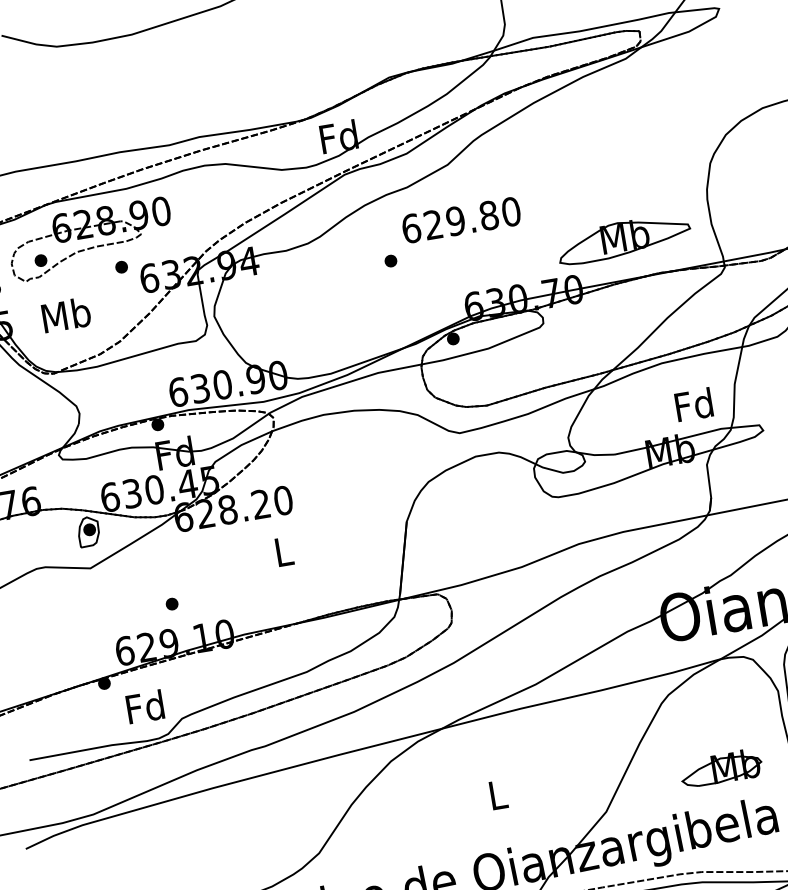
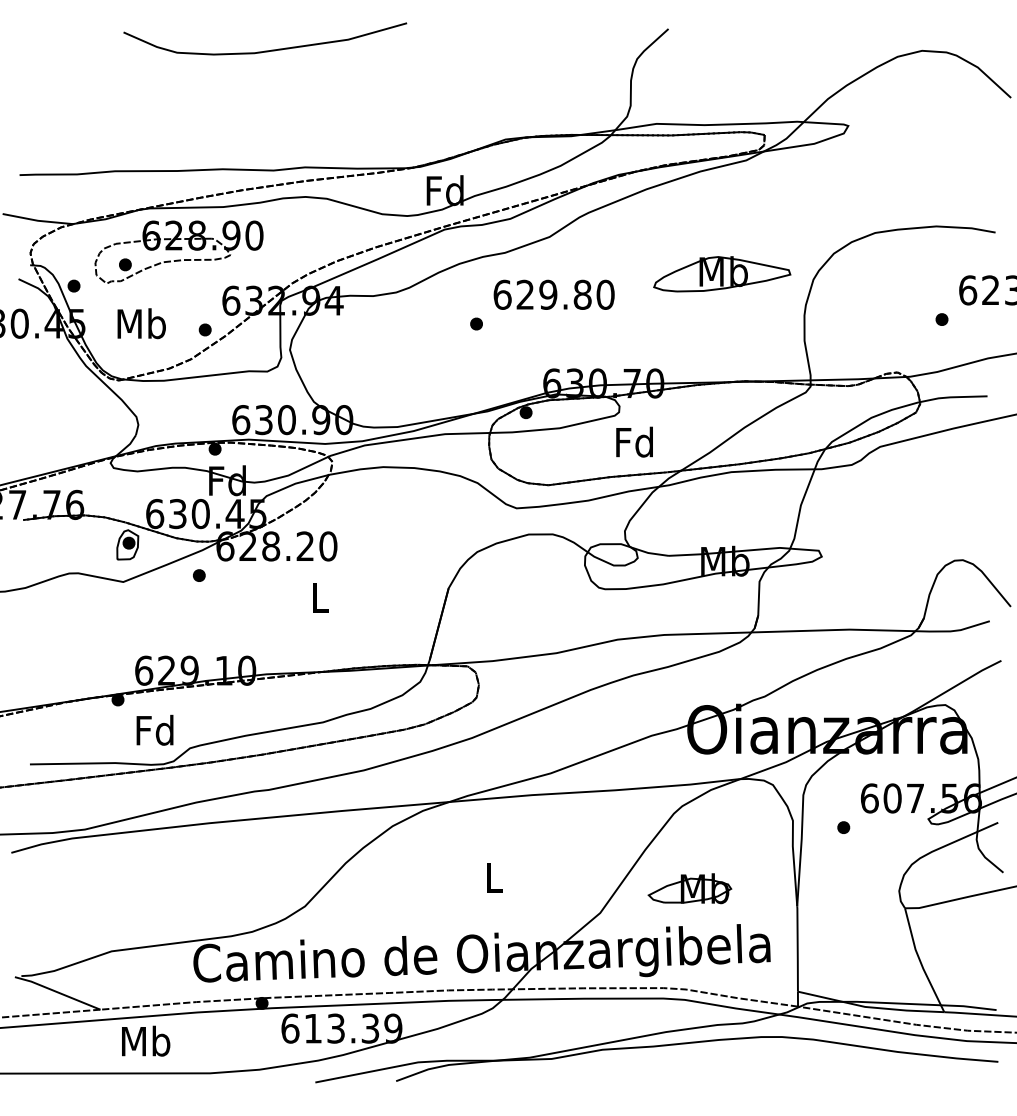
part: (624, 239) -> (722, 274), moved
part: (120, 266) -> (204, 329), moved
text: (693, 404) -> (634, 441), moved
part: (172, 603) -> (199, 575), moved
part: (720, 768) -> (689, 888), moved

